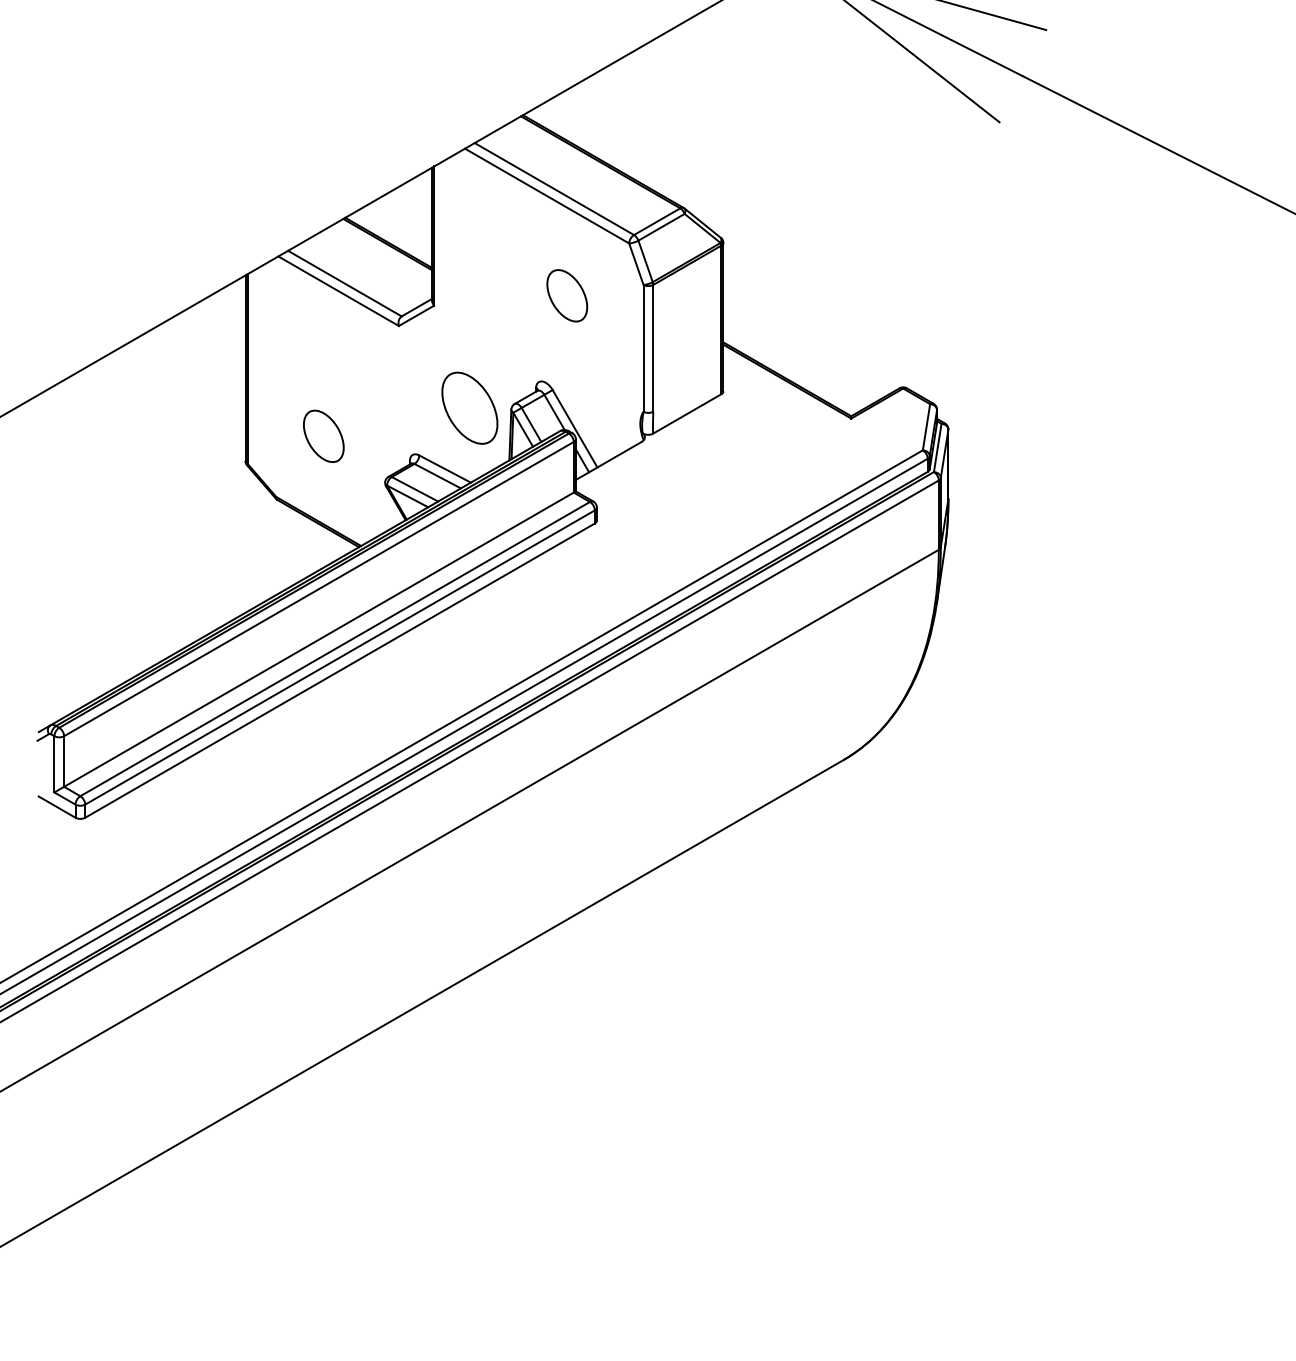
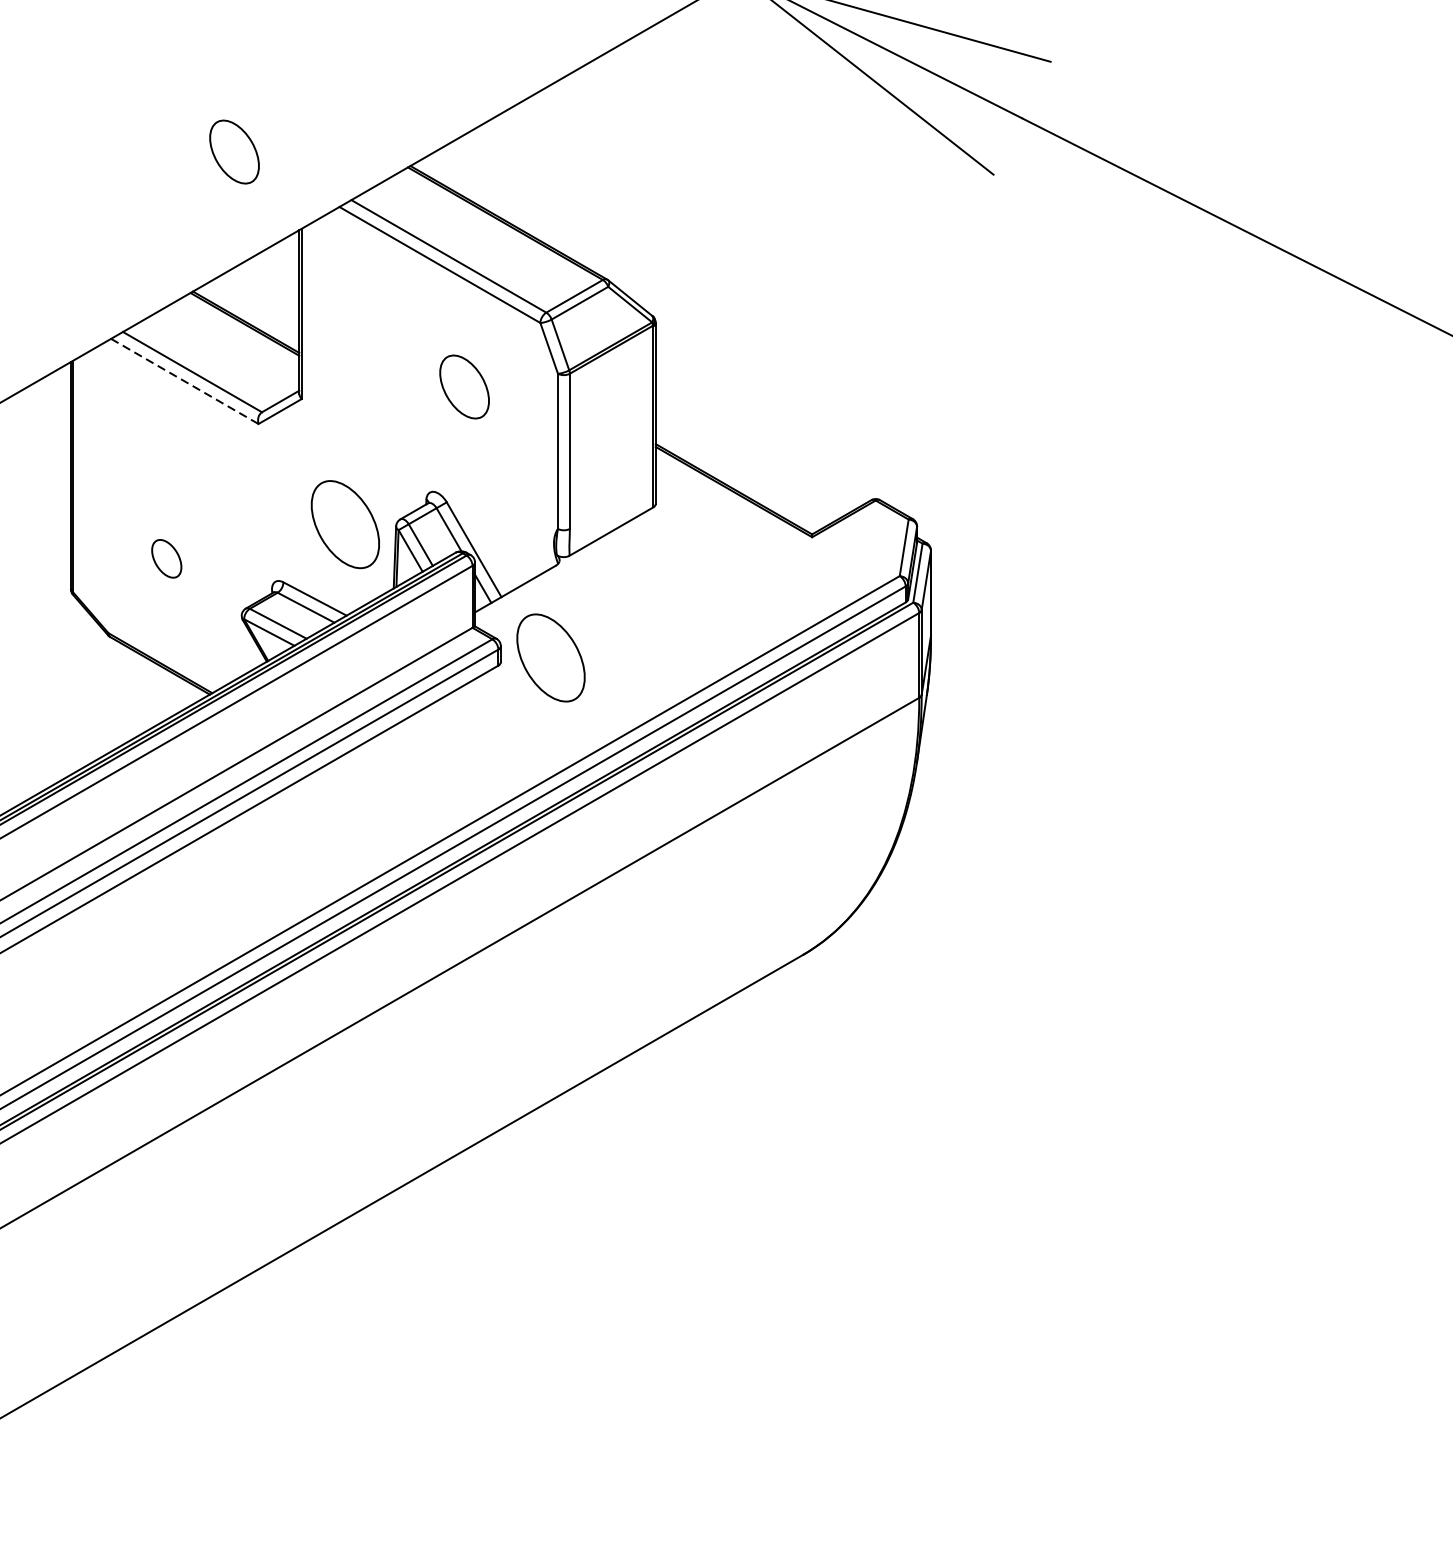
part: (379, 103) -> (234, 151), added
line: (338, 291) -> (184, 381), solid -> dashed
part: (323, 435) -> (166, 557), size x0.6
part: (637, 516) -> (550, 657), added

